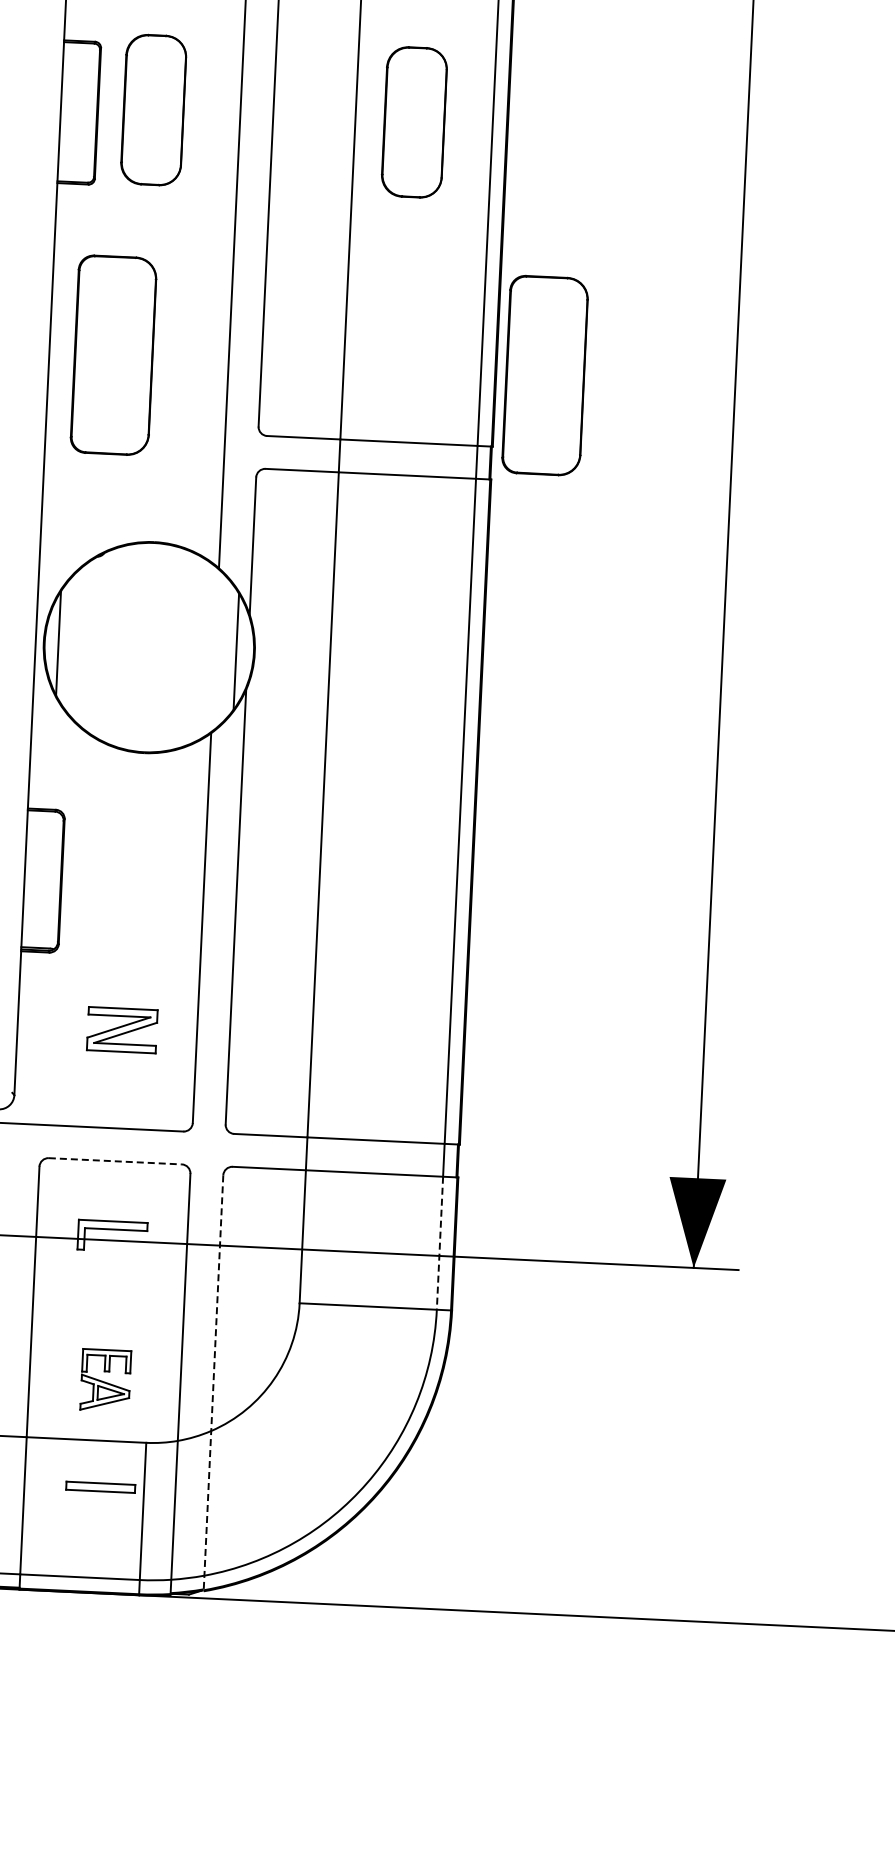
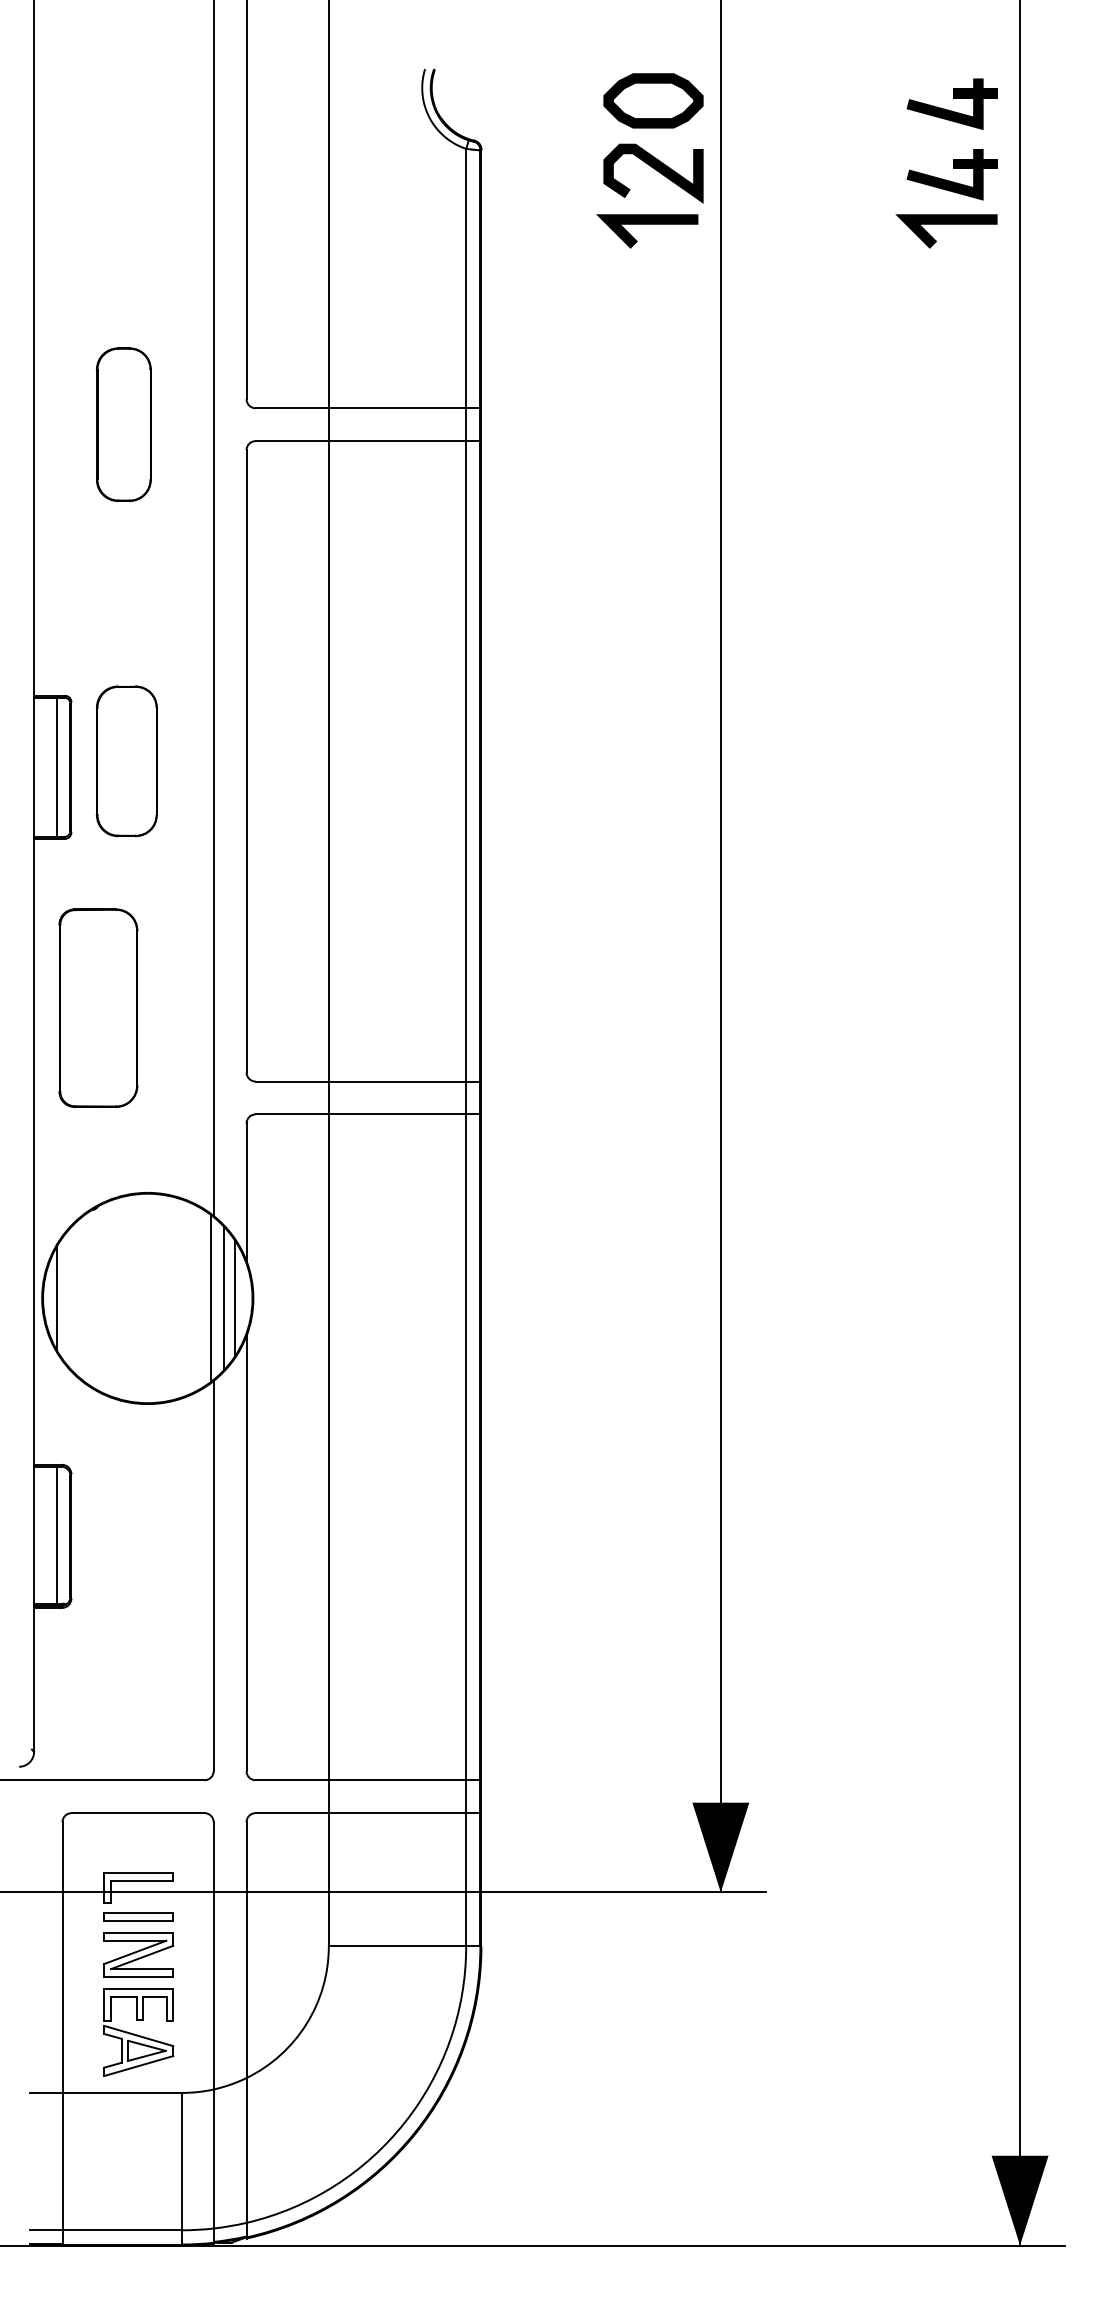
line: (83, 111) -> (56, 766), added
part: (414, 122) -> (387, 761), removed
part: (545, 375) -> (530, 1007), removed
line: (211, 650) -> (210, 1298), added
line: (224, 651) -> (223, 1298), added
line: (47, 879) -> (56, 1534), added
part: (121, 1029) -> (138, 1954), moved
line: (115, 1161) -> (138, 1813), dashed -> solid
line: (440, 1243) -> (466, 1879), dashed -> solid
part: (105, 1380) -> (138, 2032), size x1.43
line: (213, 1383) -> (246, 2030), dashed -> solid
part: (100, 1487) -> (138, 1916), moved

